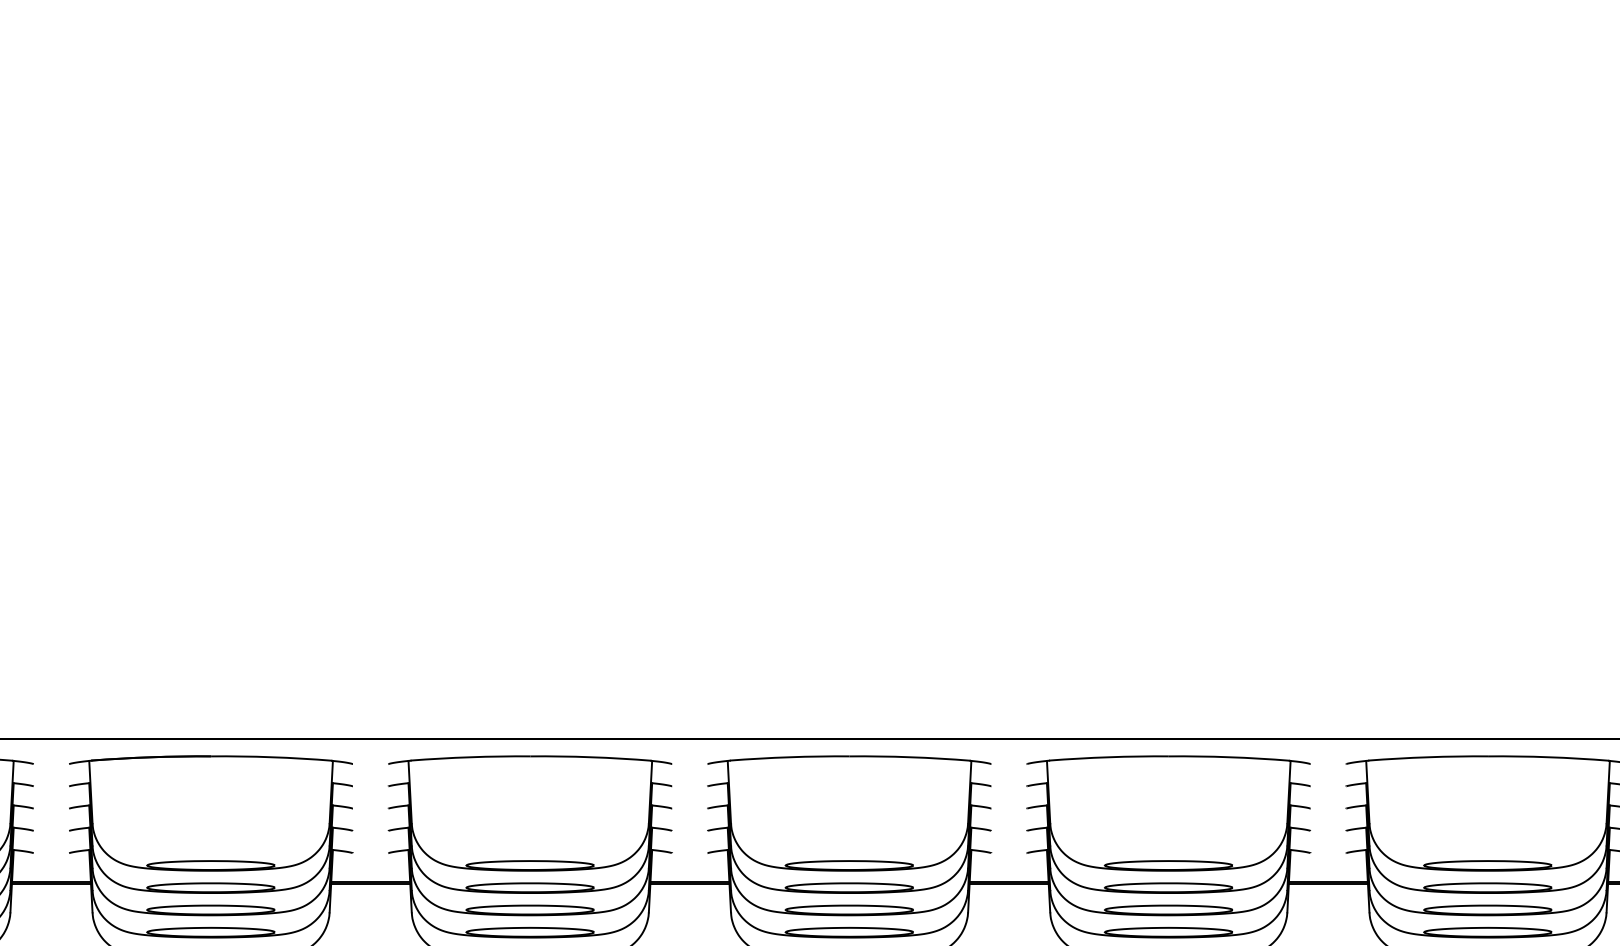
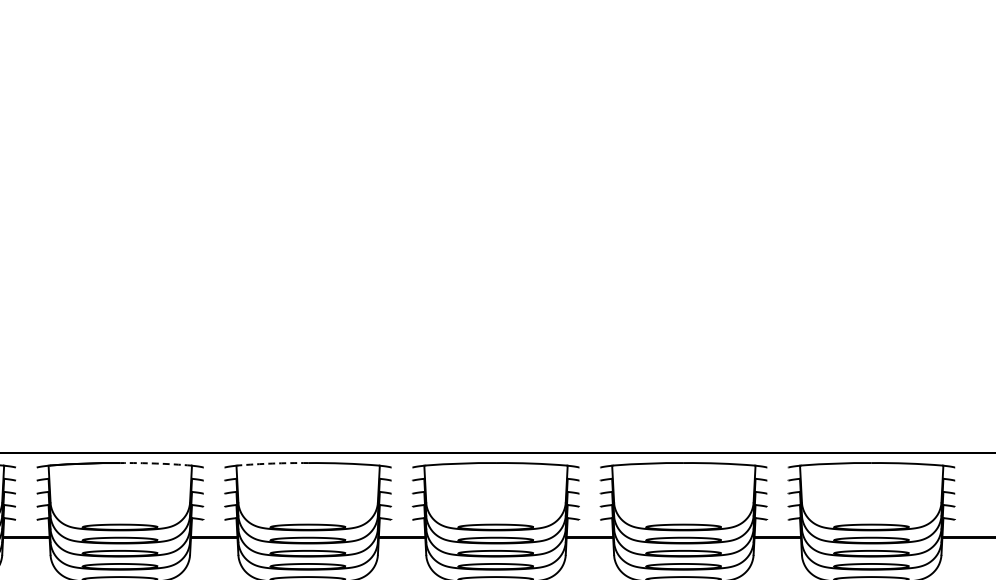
arc: (272, 757) -> (156, 463), solid -> dashed
arc: (469, 757) -> (272, 463), solid -> dashed

